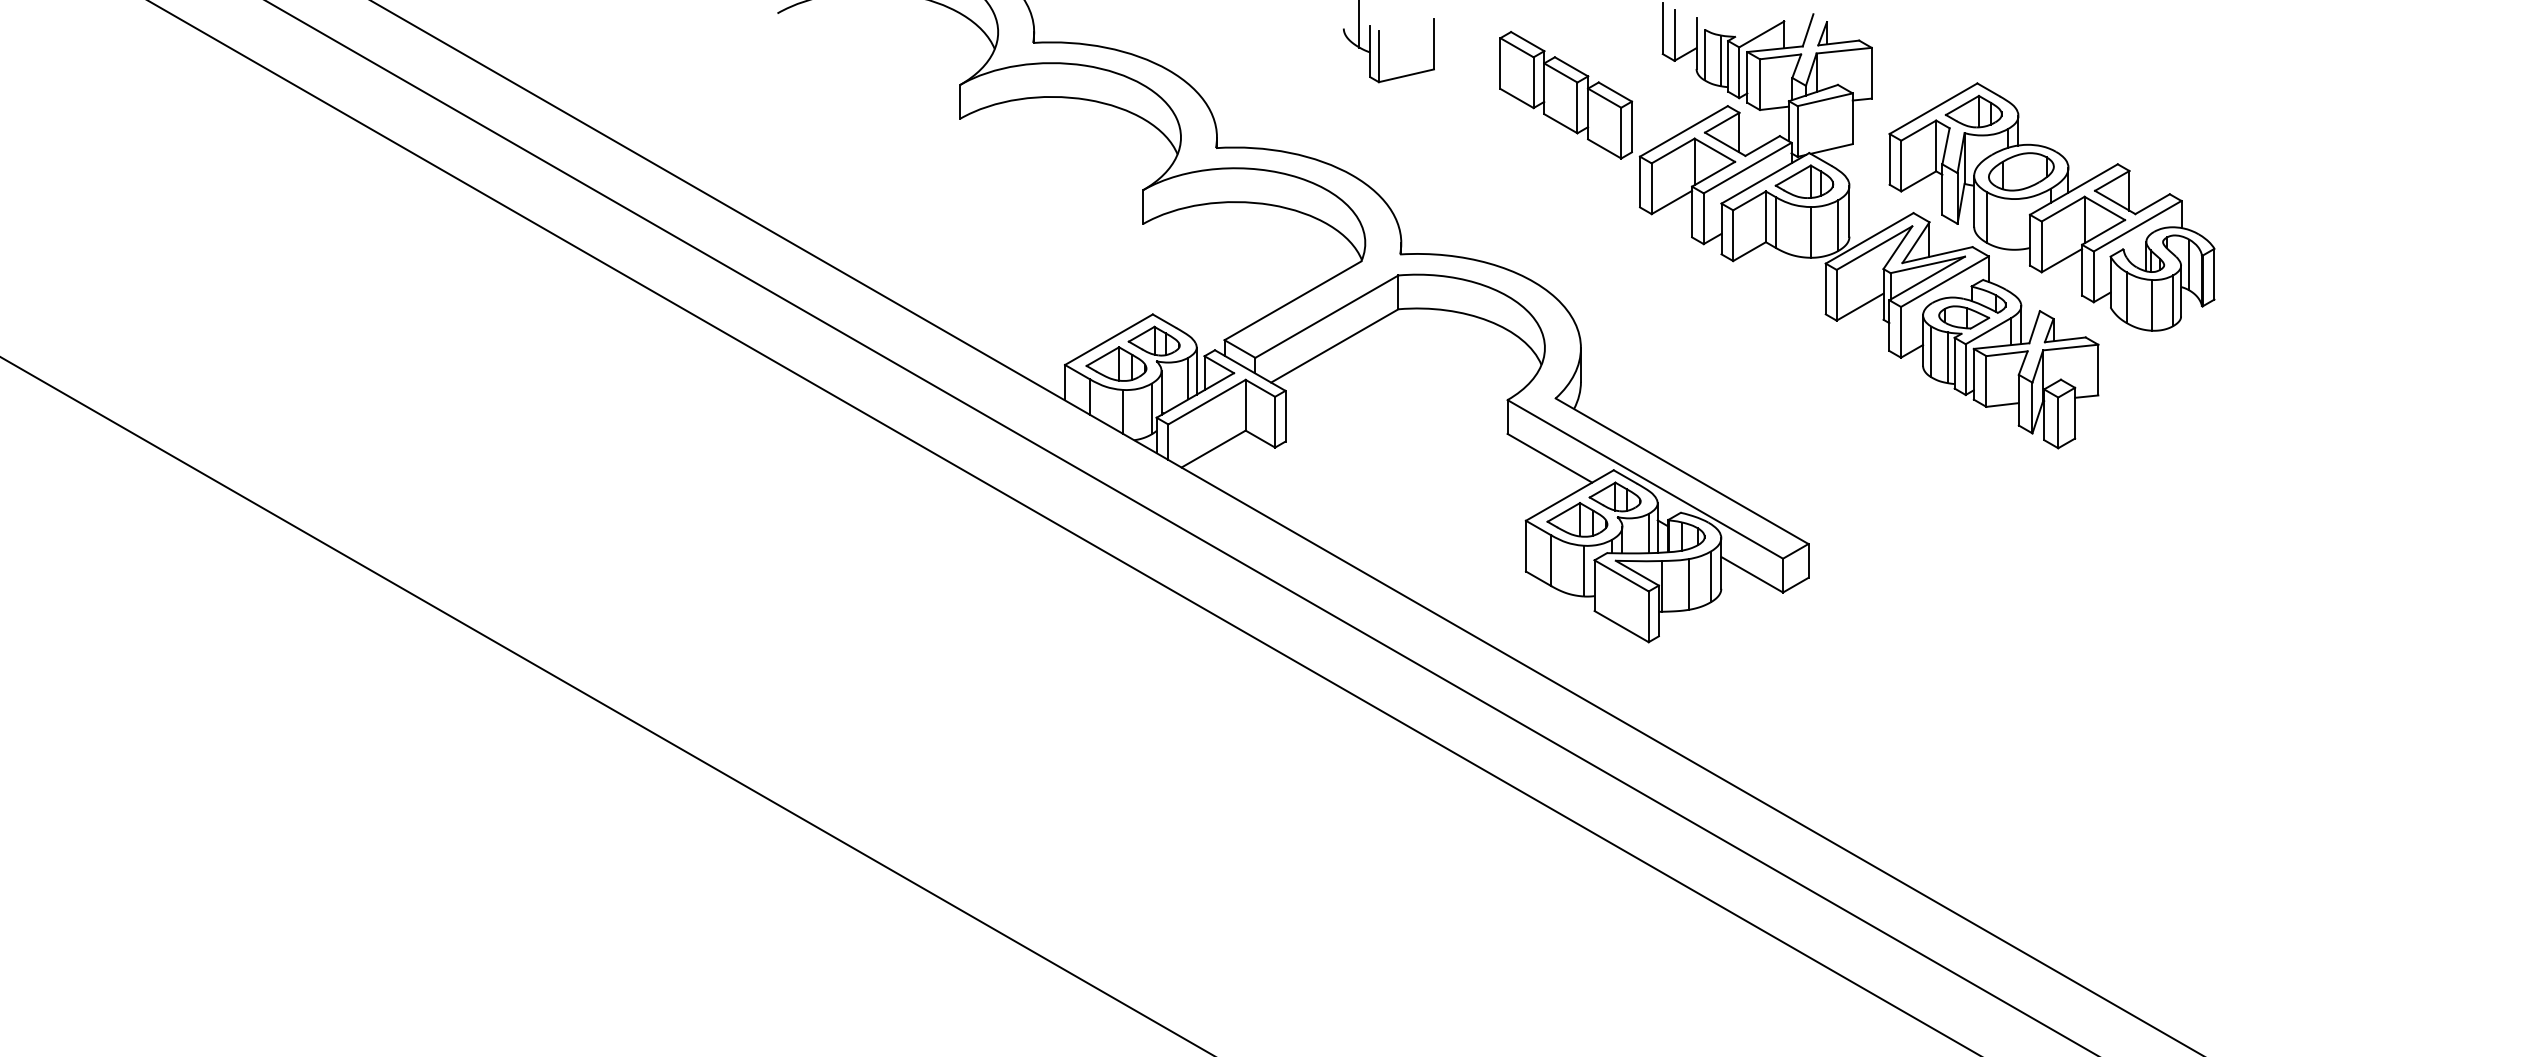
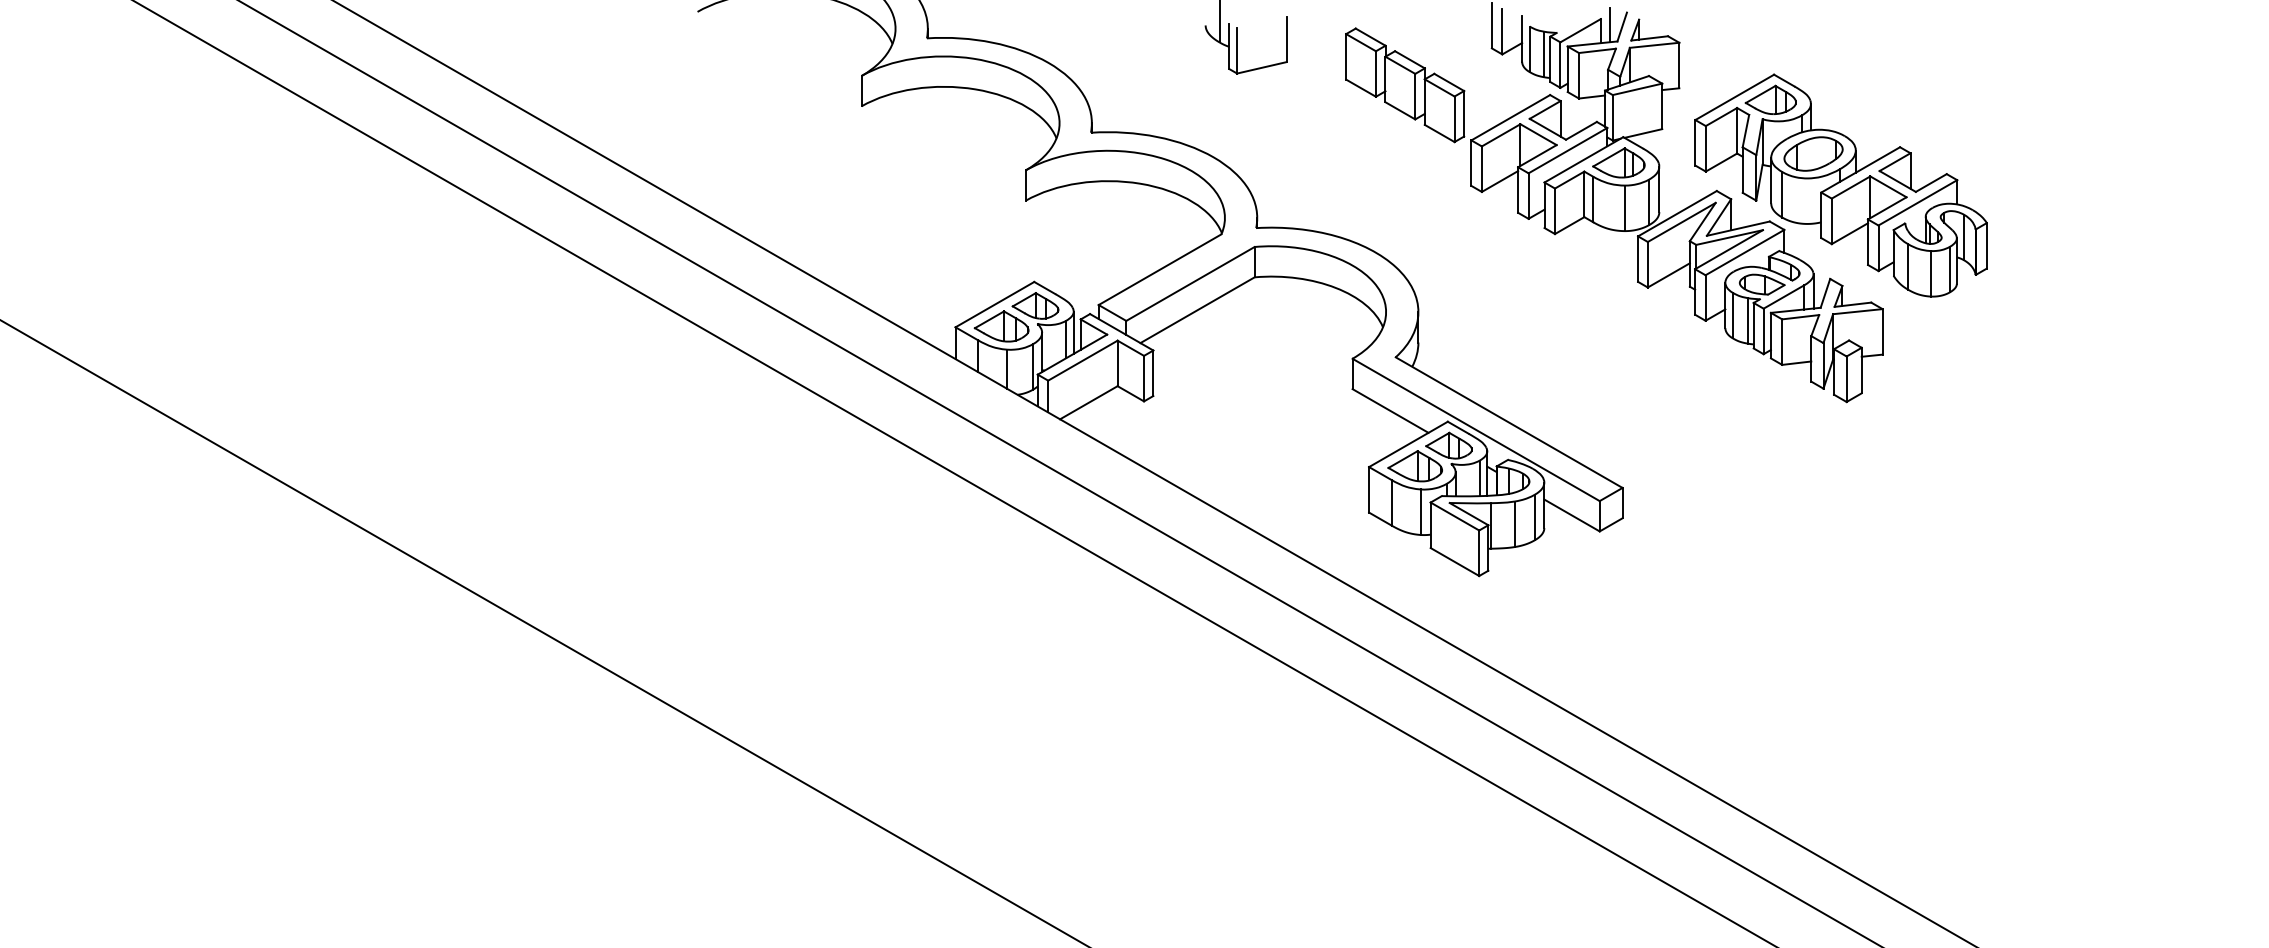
line: (1795, 28) -> (1610, 25), added

